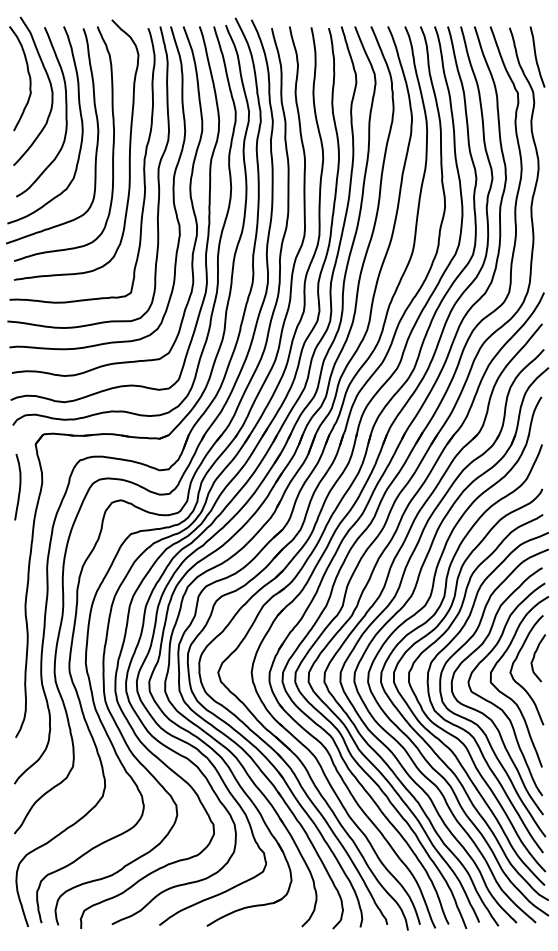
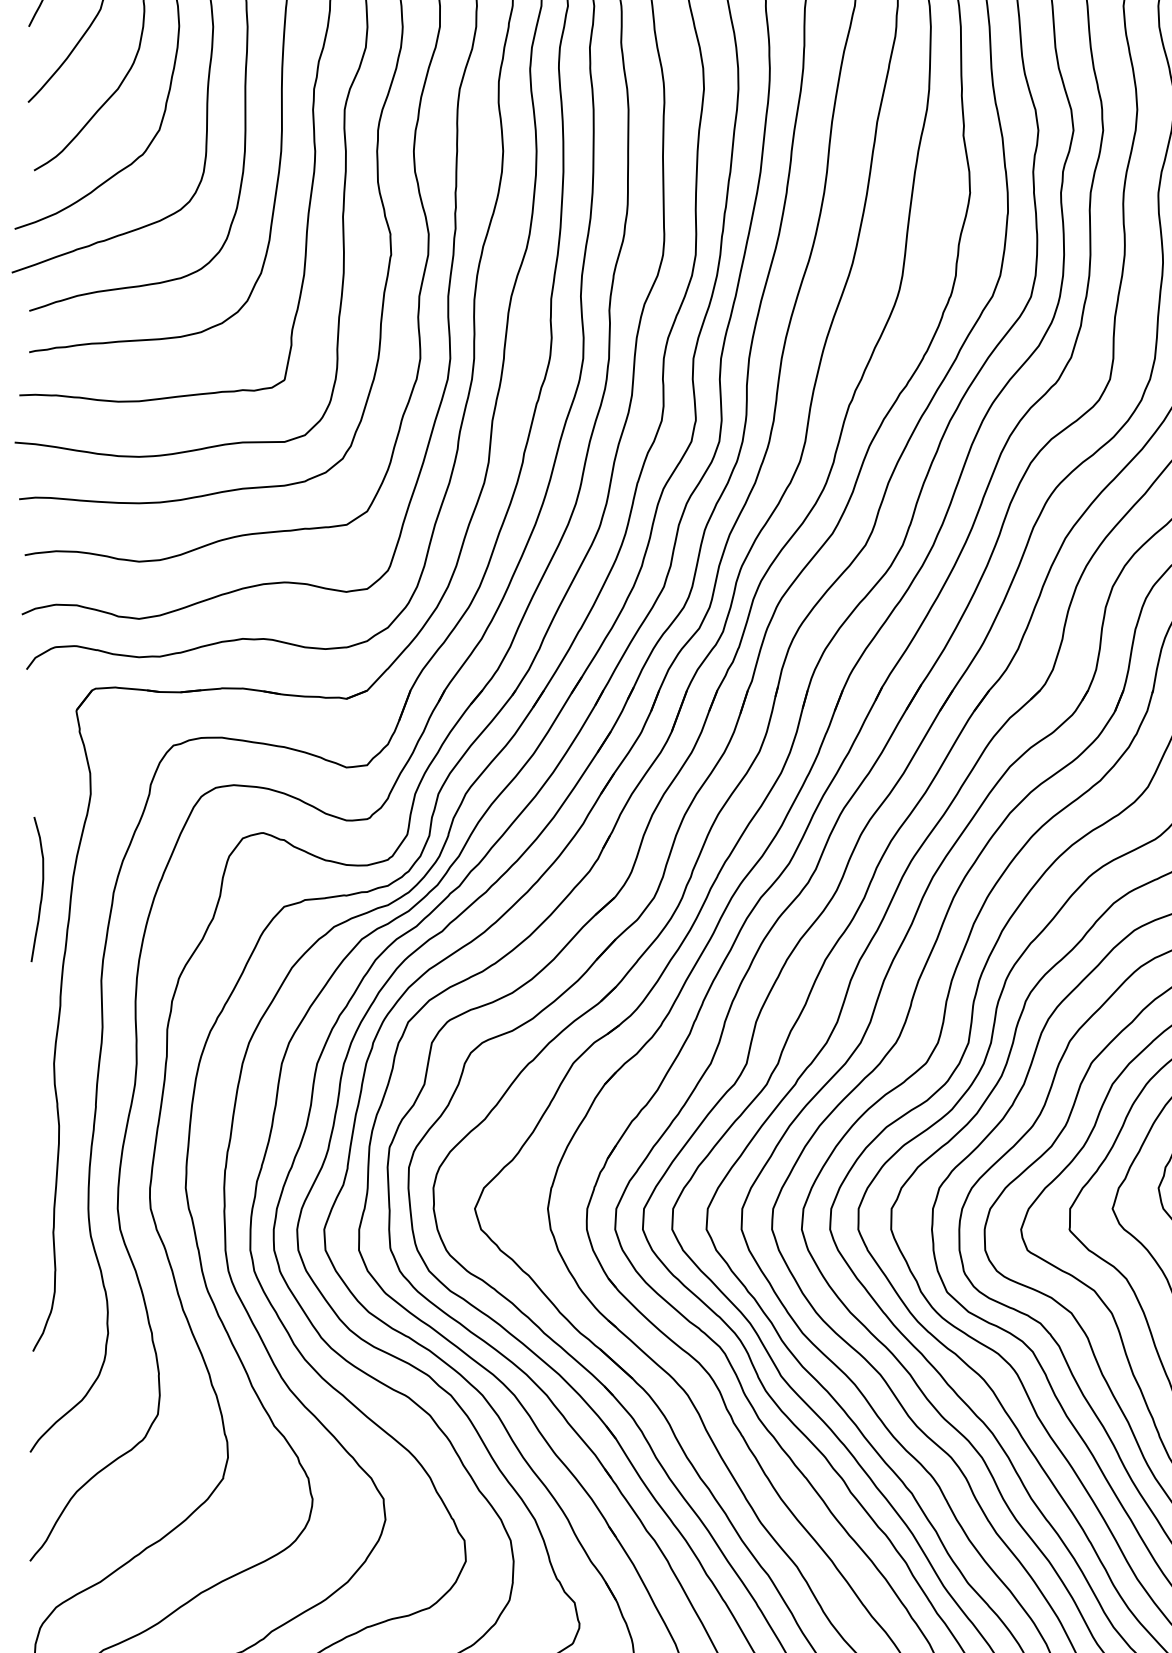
curve: (19, 487) -> (41, 890), moved

